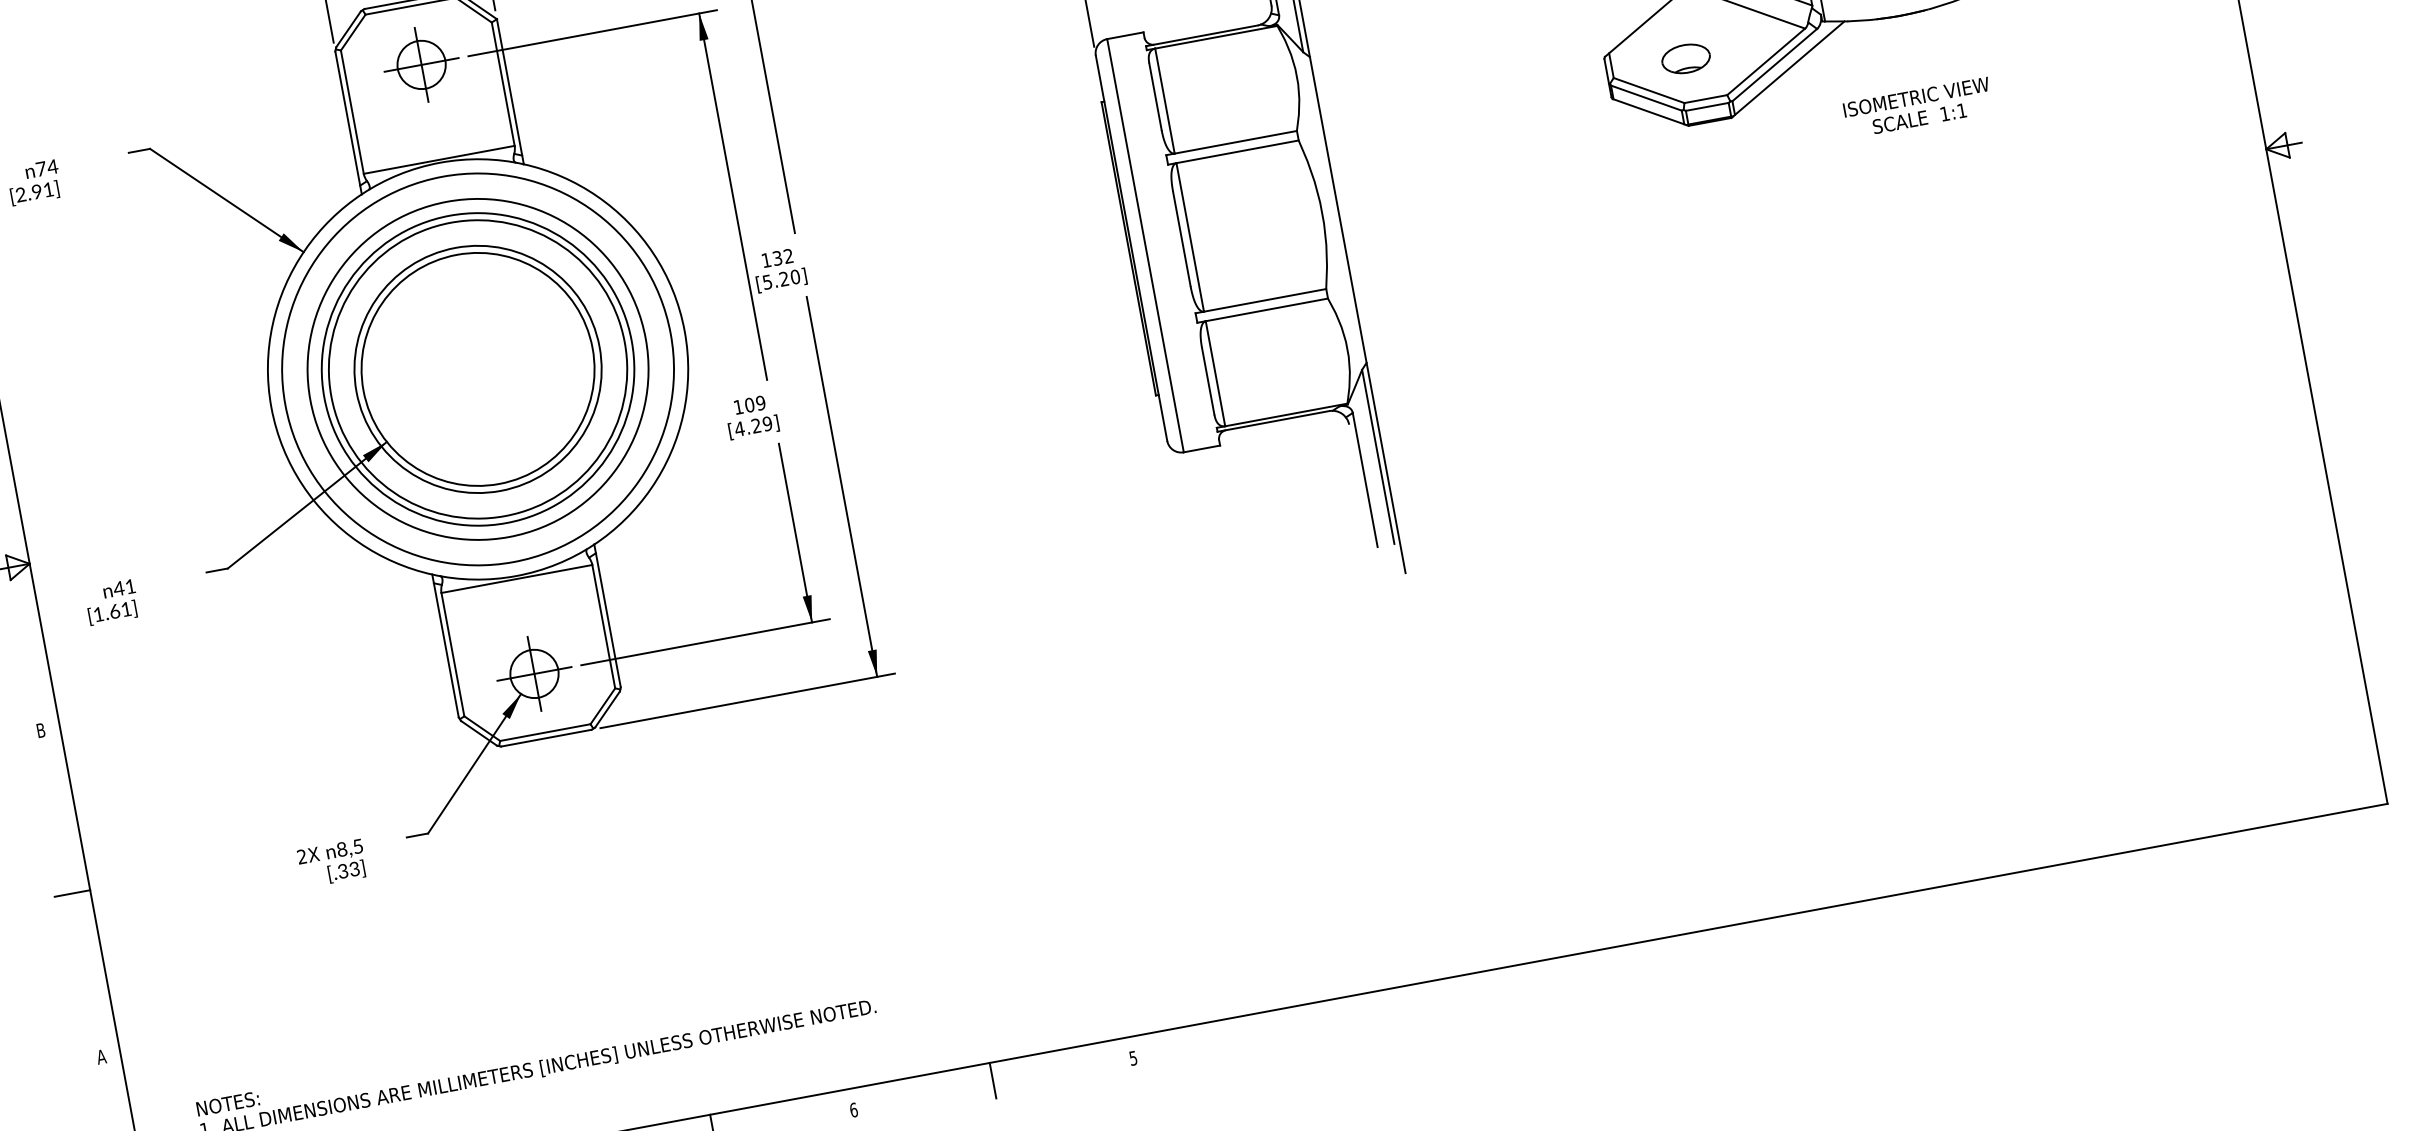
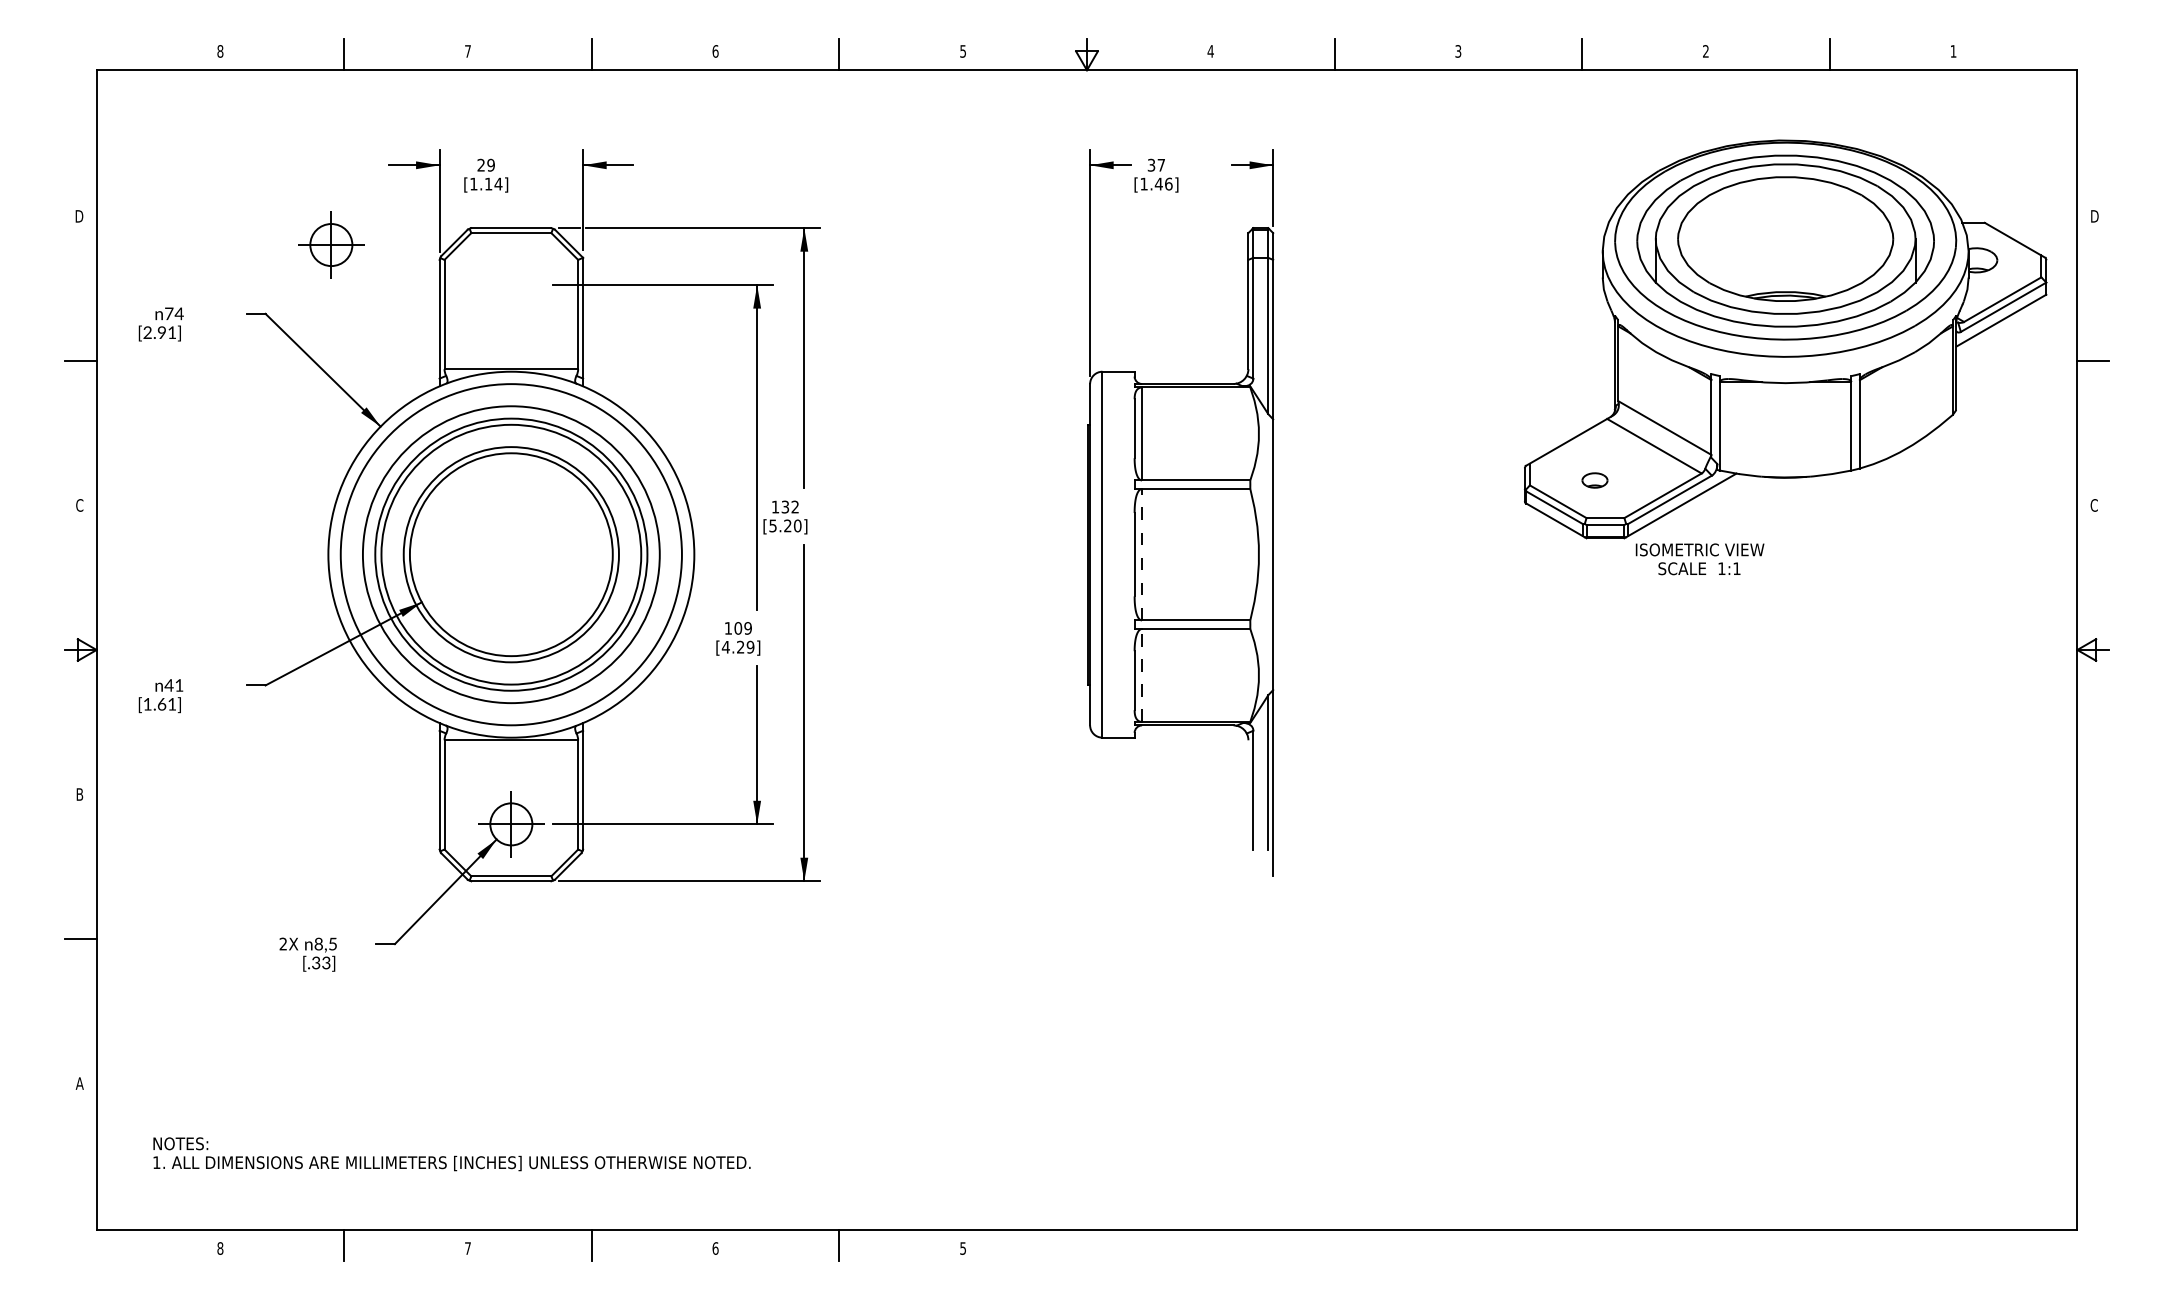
part: (1685, 58) -> (1594, 480), size x0.6
part: (421, 64) -> (331, 244), moved
text: (1917, 108) -> (1699, 559), moved
line: (1190, 237) -> (1142, 554), solid -> dashed
line: (1216, 373) -> (1142, 675), solid -> dashed

